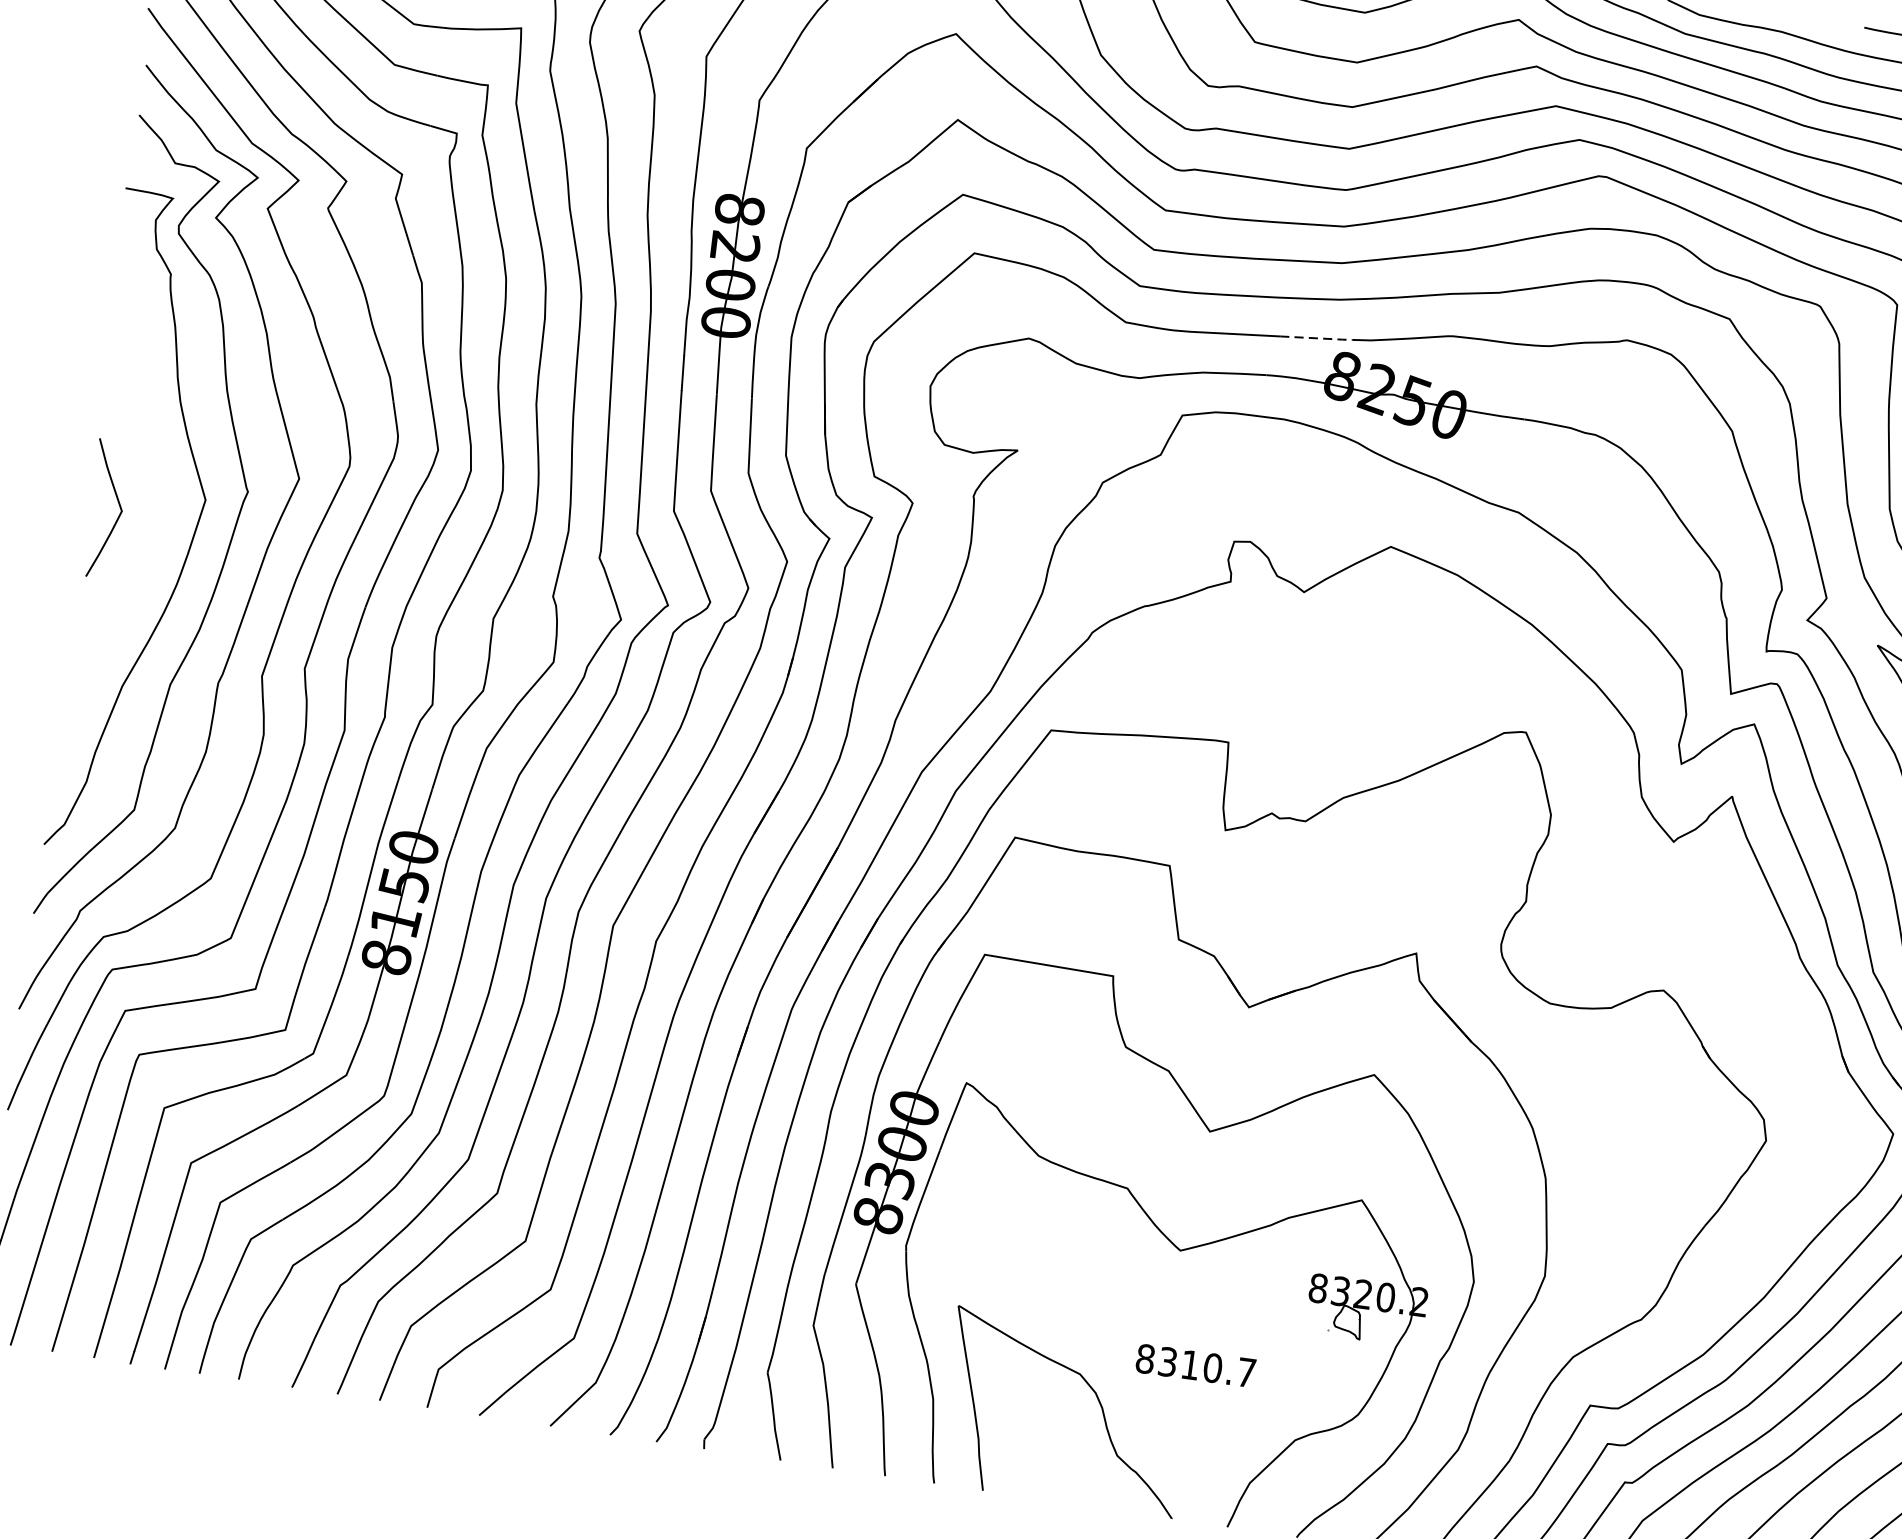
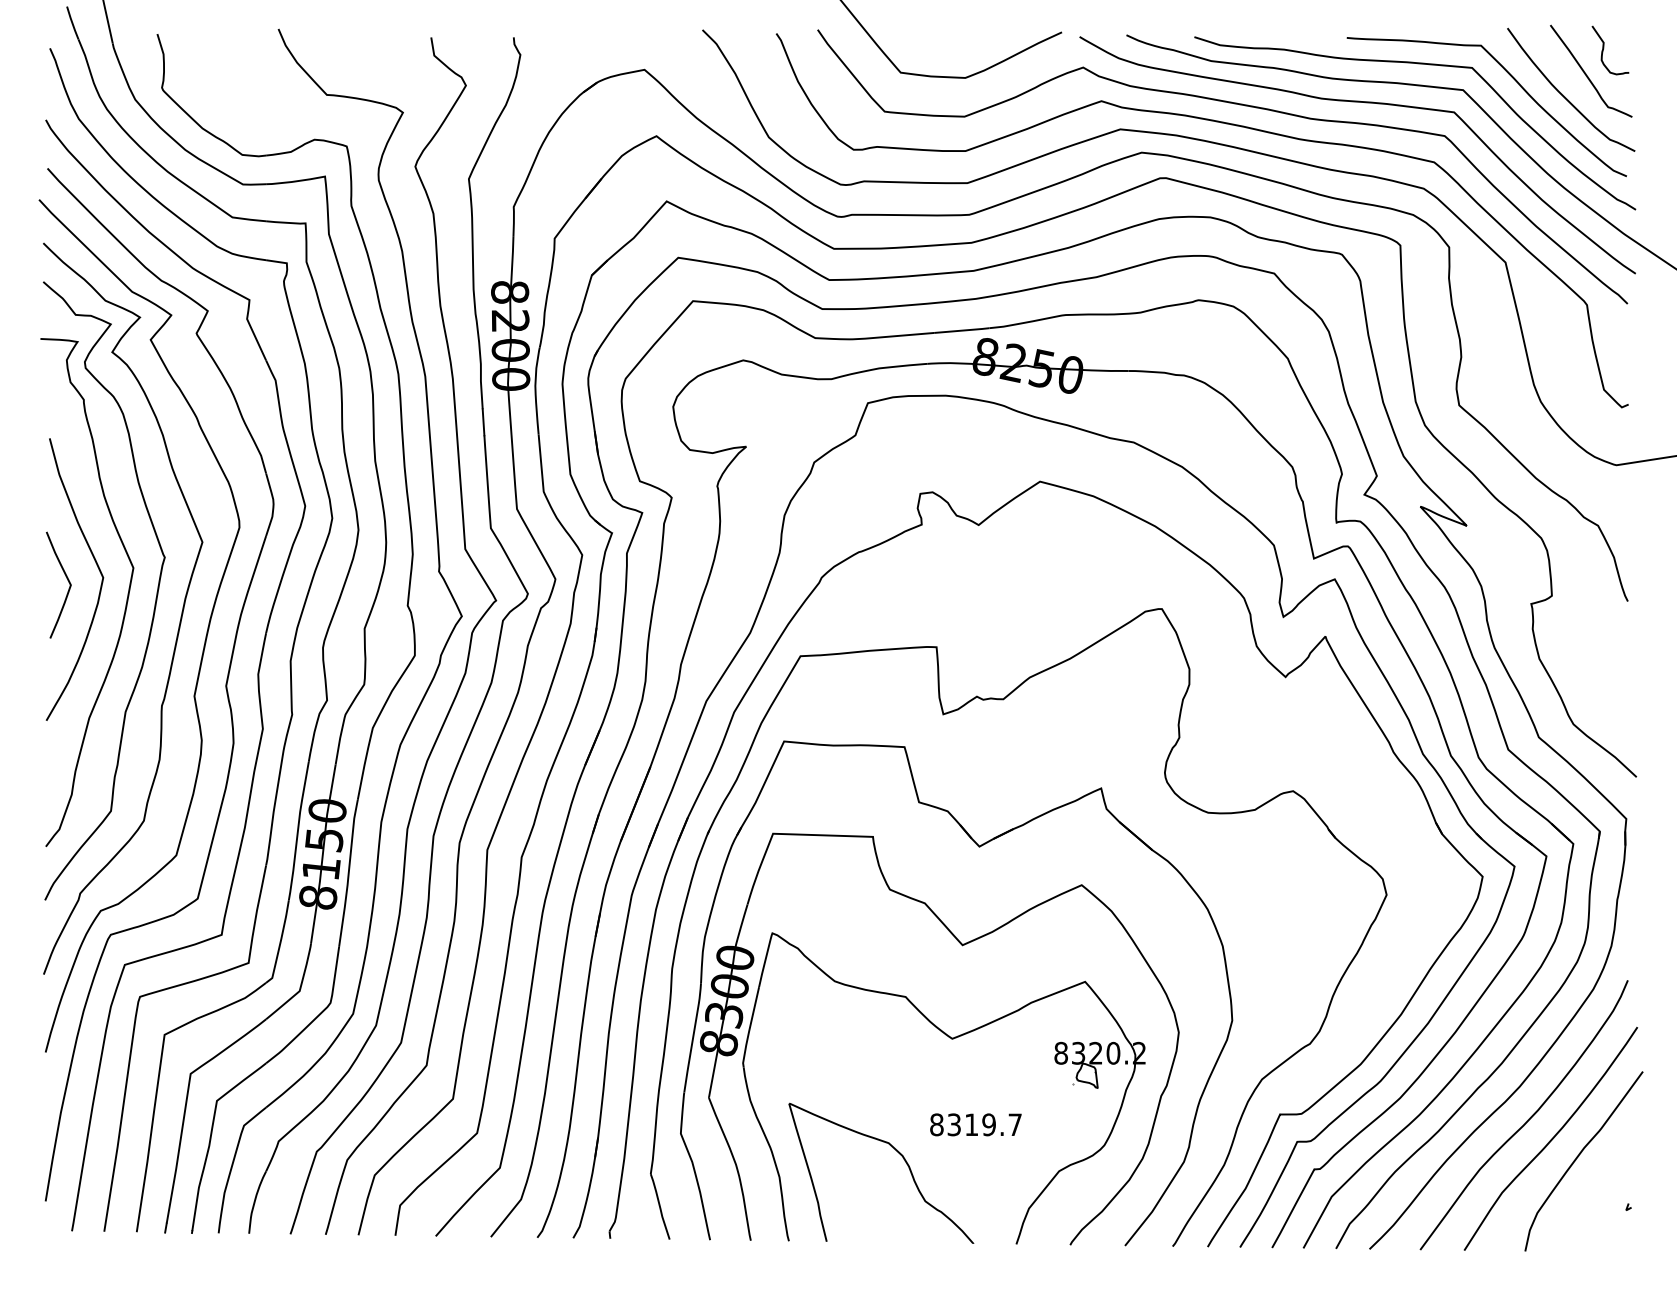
line: (1317, 338) -> (962, 330), dashed -> solid
curve: (159, 493) -> (97, 567), added
text: (1212, 1367) -> (988, 1124), 8310.7 -> 8319.7

